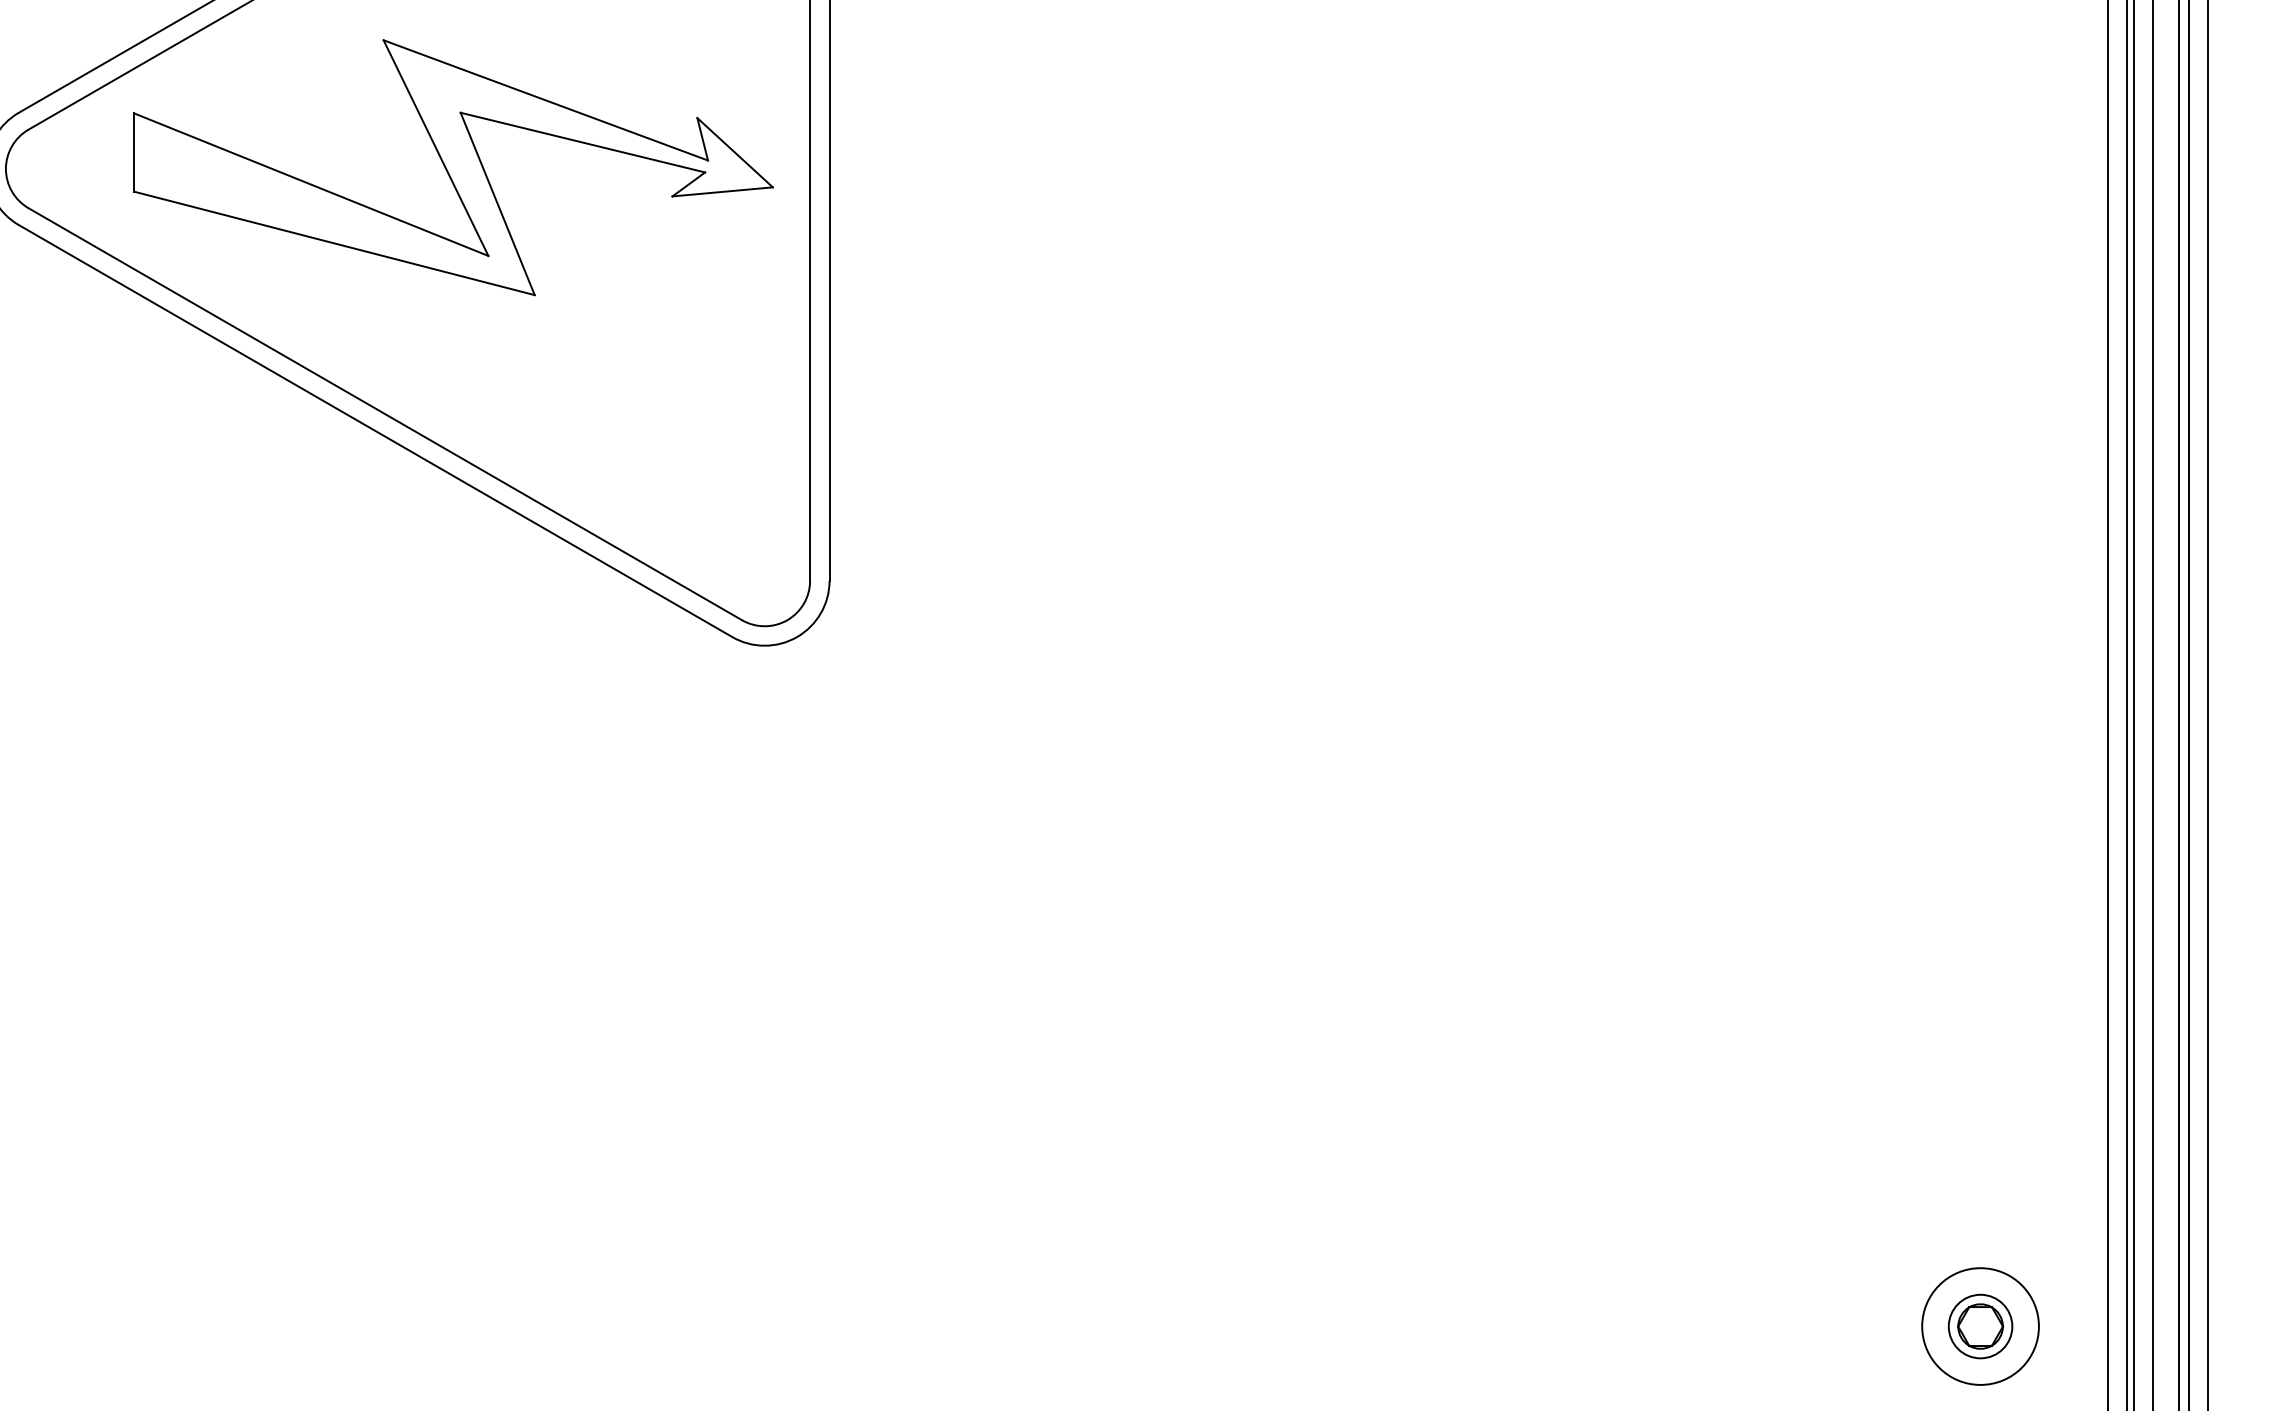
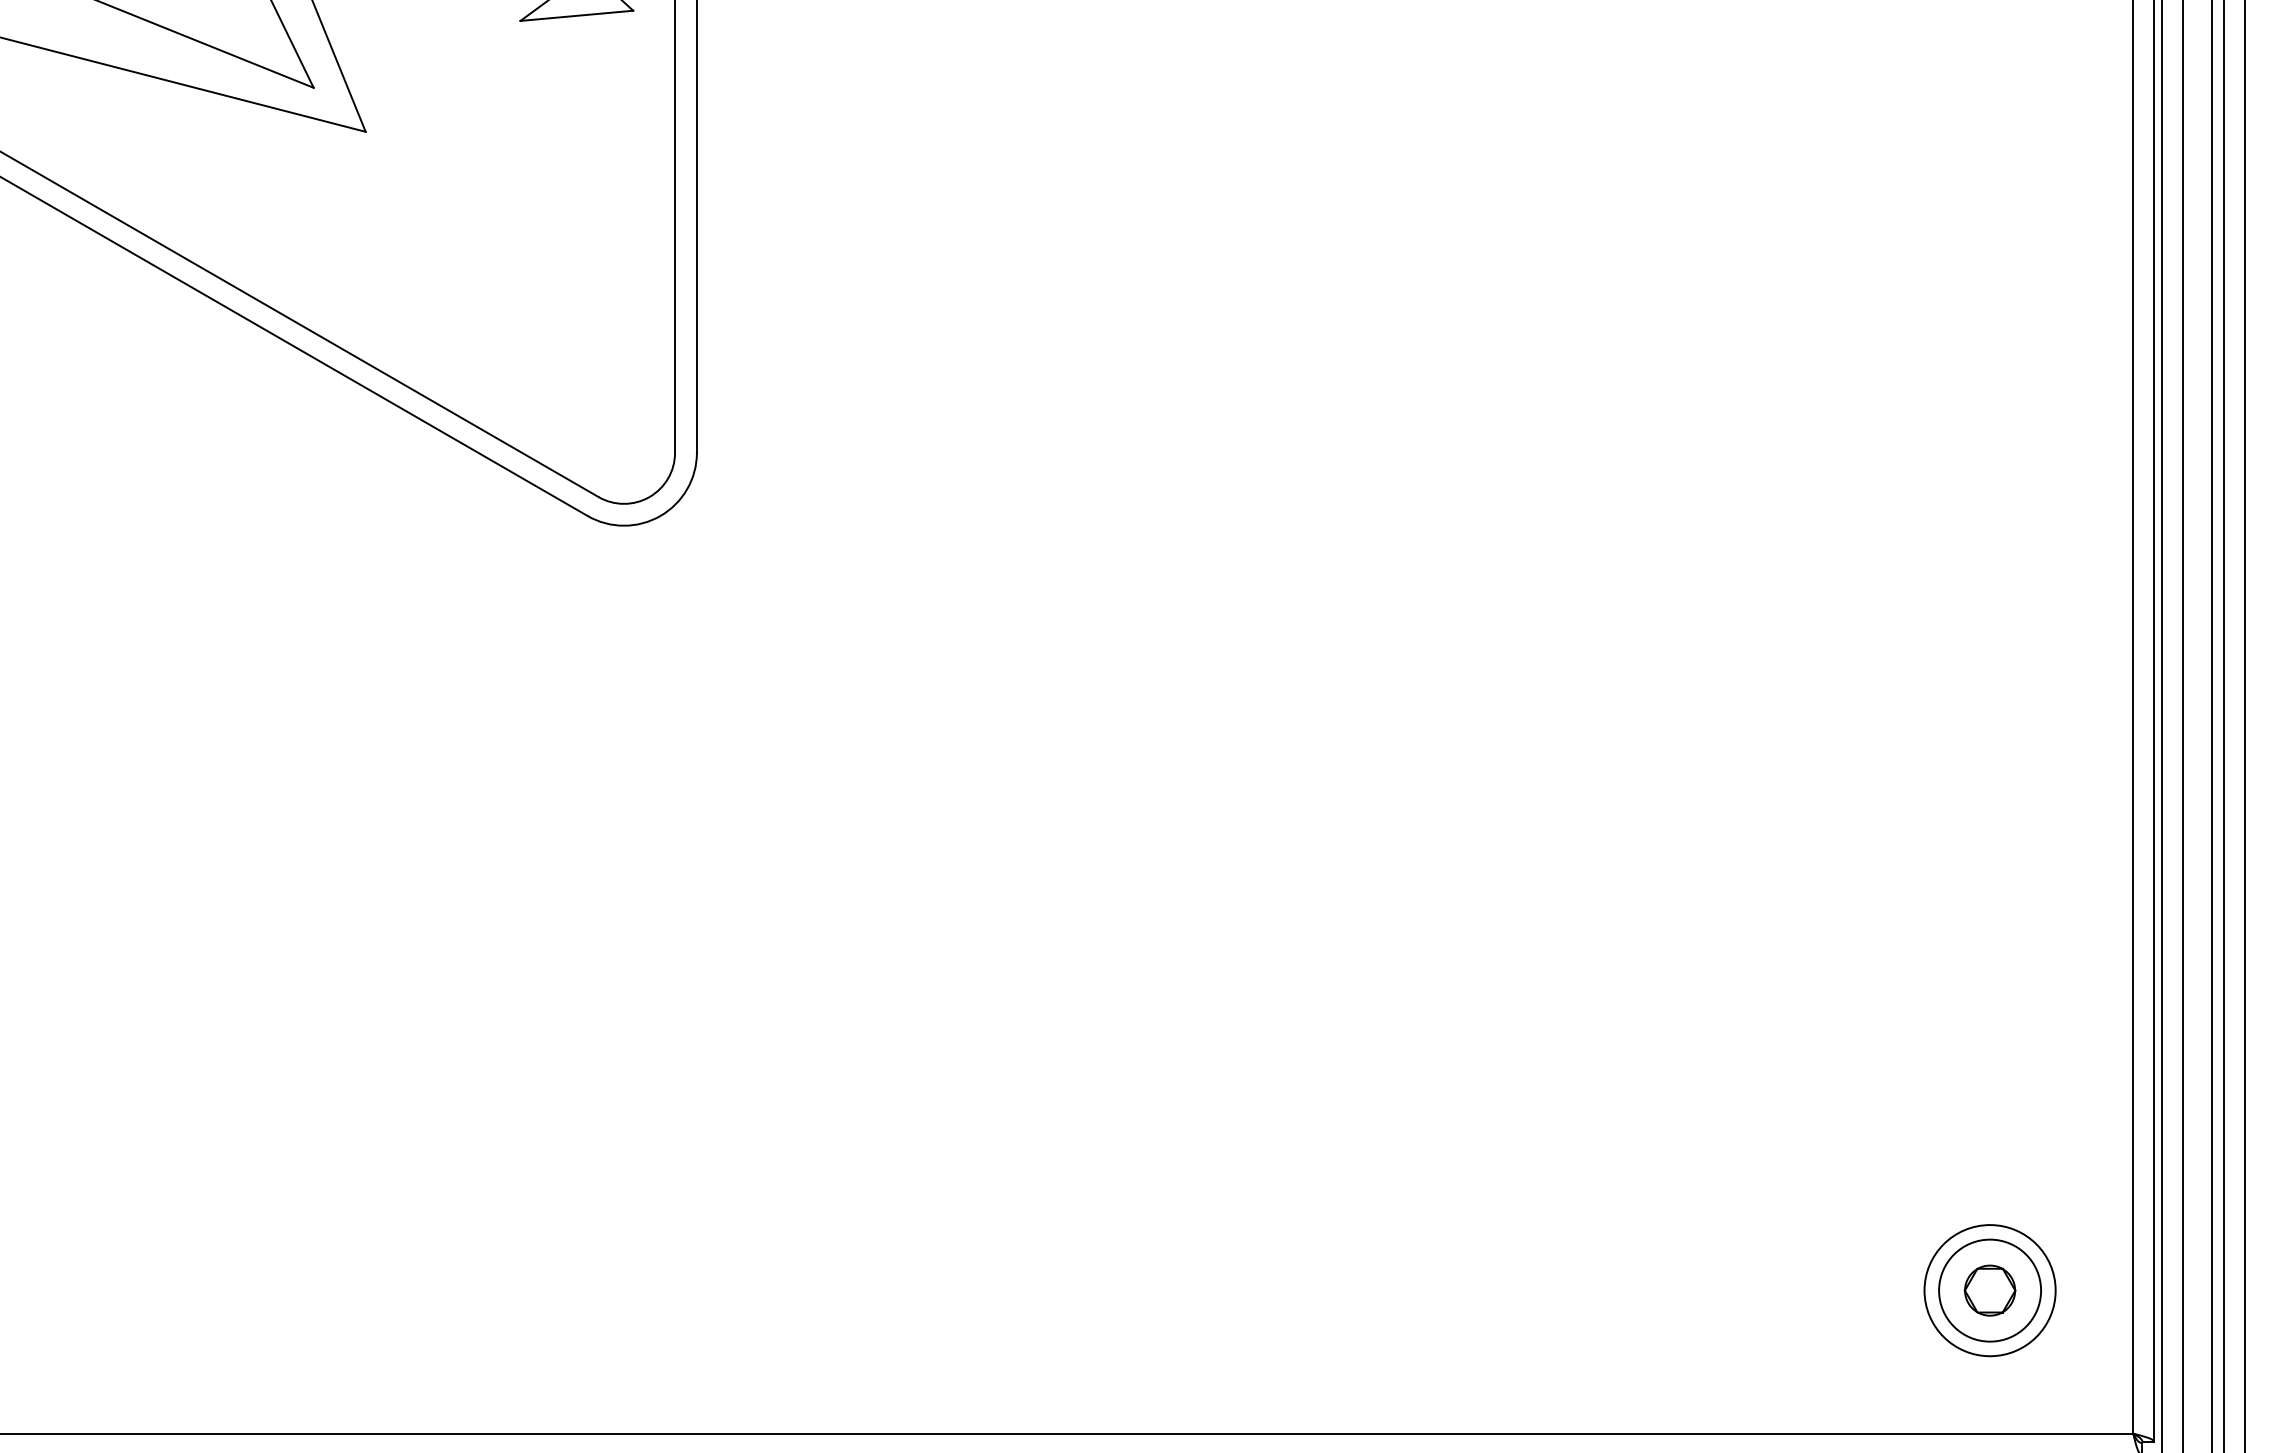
circle: (1980, 1326) -> (1990, 1290), size x1.43

